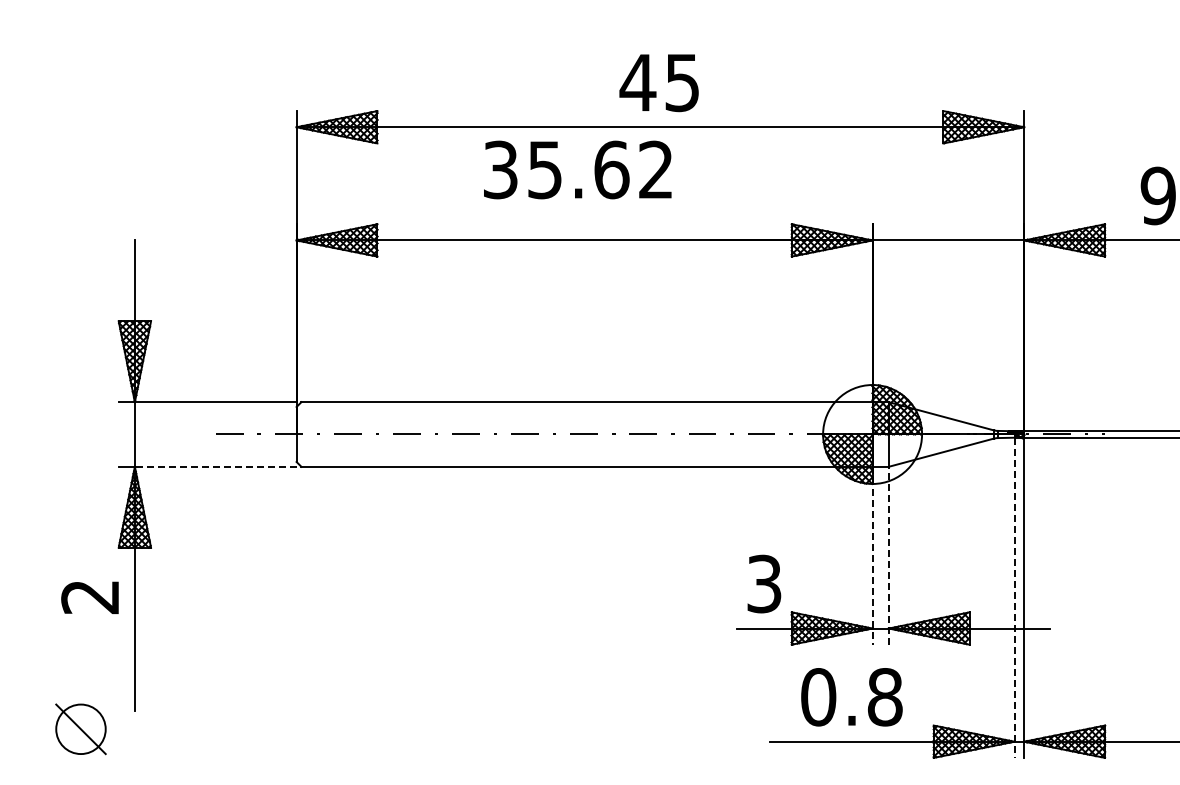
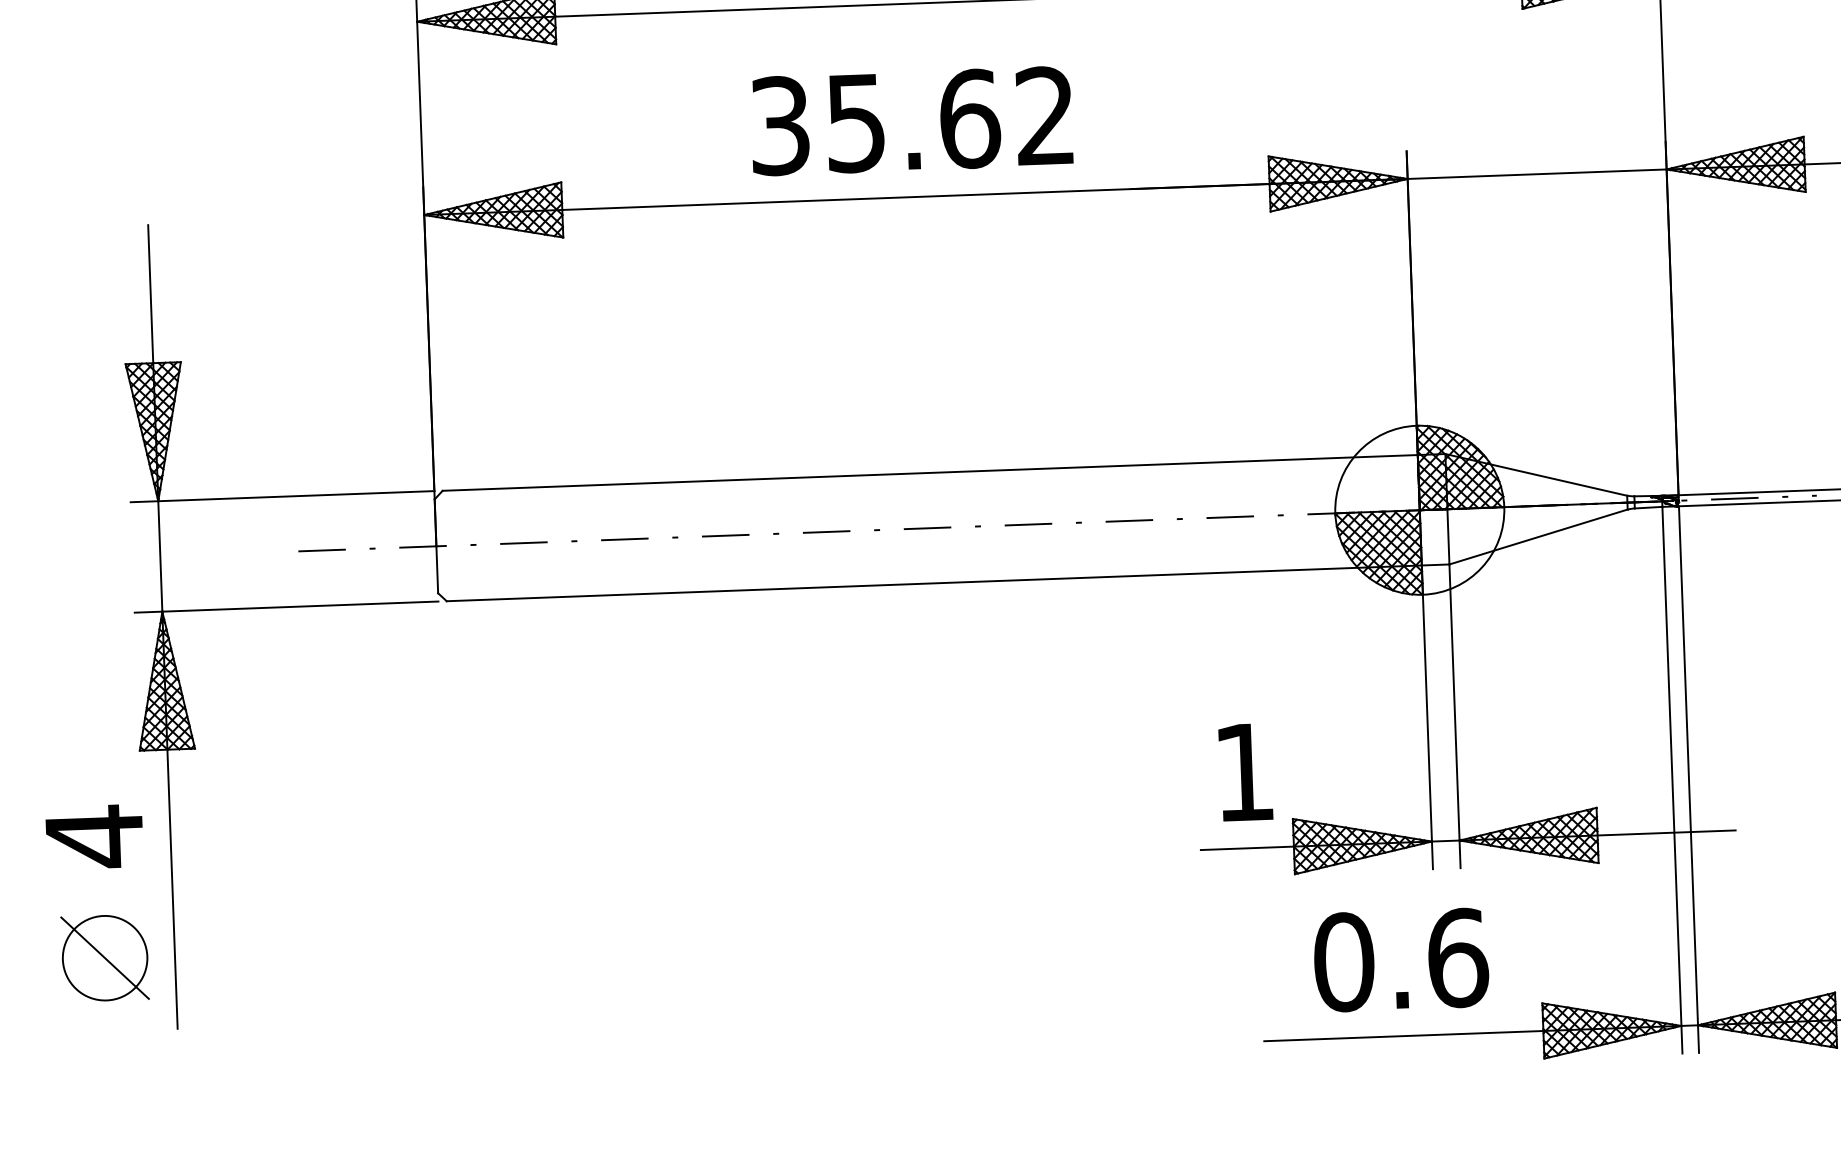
text: (577, 169) -> (911, 120), moved
line: (215, 466) -> (299, 606), dashed -> solid
line: (872, 555) -> (1427, 716), dashed -> solid
line: (888, 555) -> (1454, 715), dashed -> solid
text: (764, 583) -> (1244, 771), 3 -> 1
text: (89, 596) -> (92, 835), 2 -> 4
line: (1014, 598) -> (1672, 781), dashed -> solid
text: (885, 697) -> (1458, 958), 0.8 -> 0.6
part: (80, 729) -> (104, 958), moved

